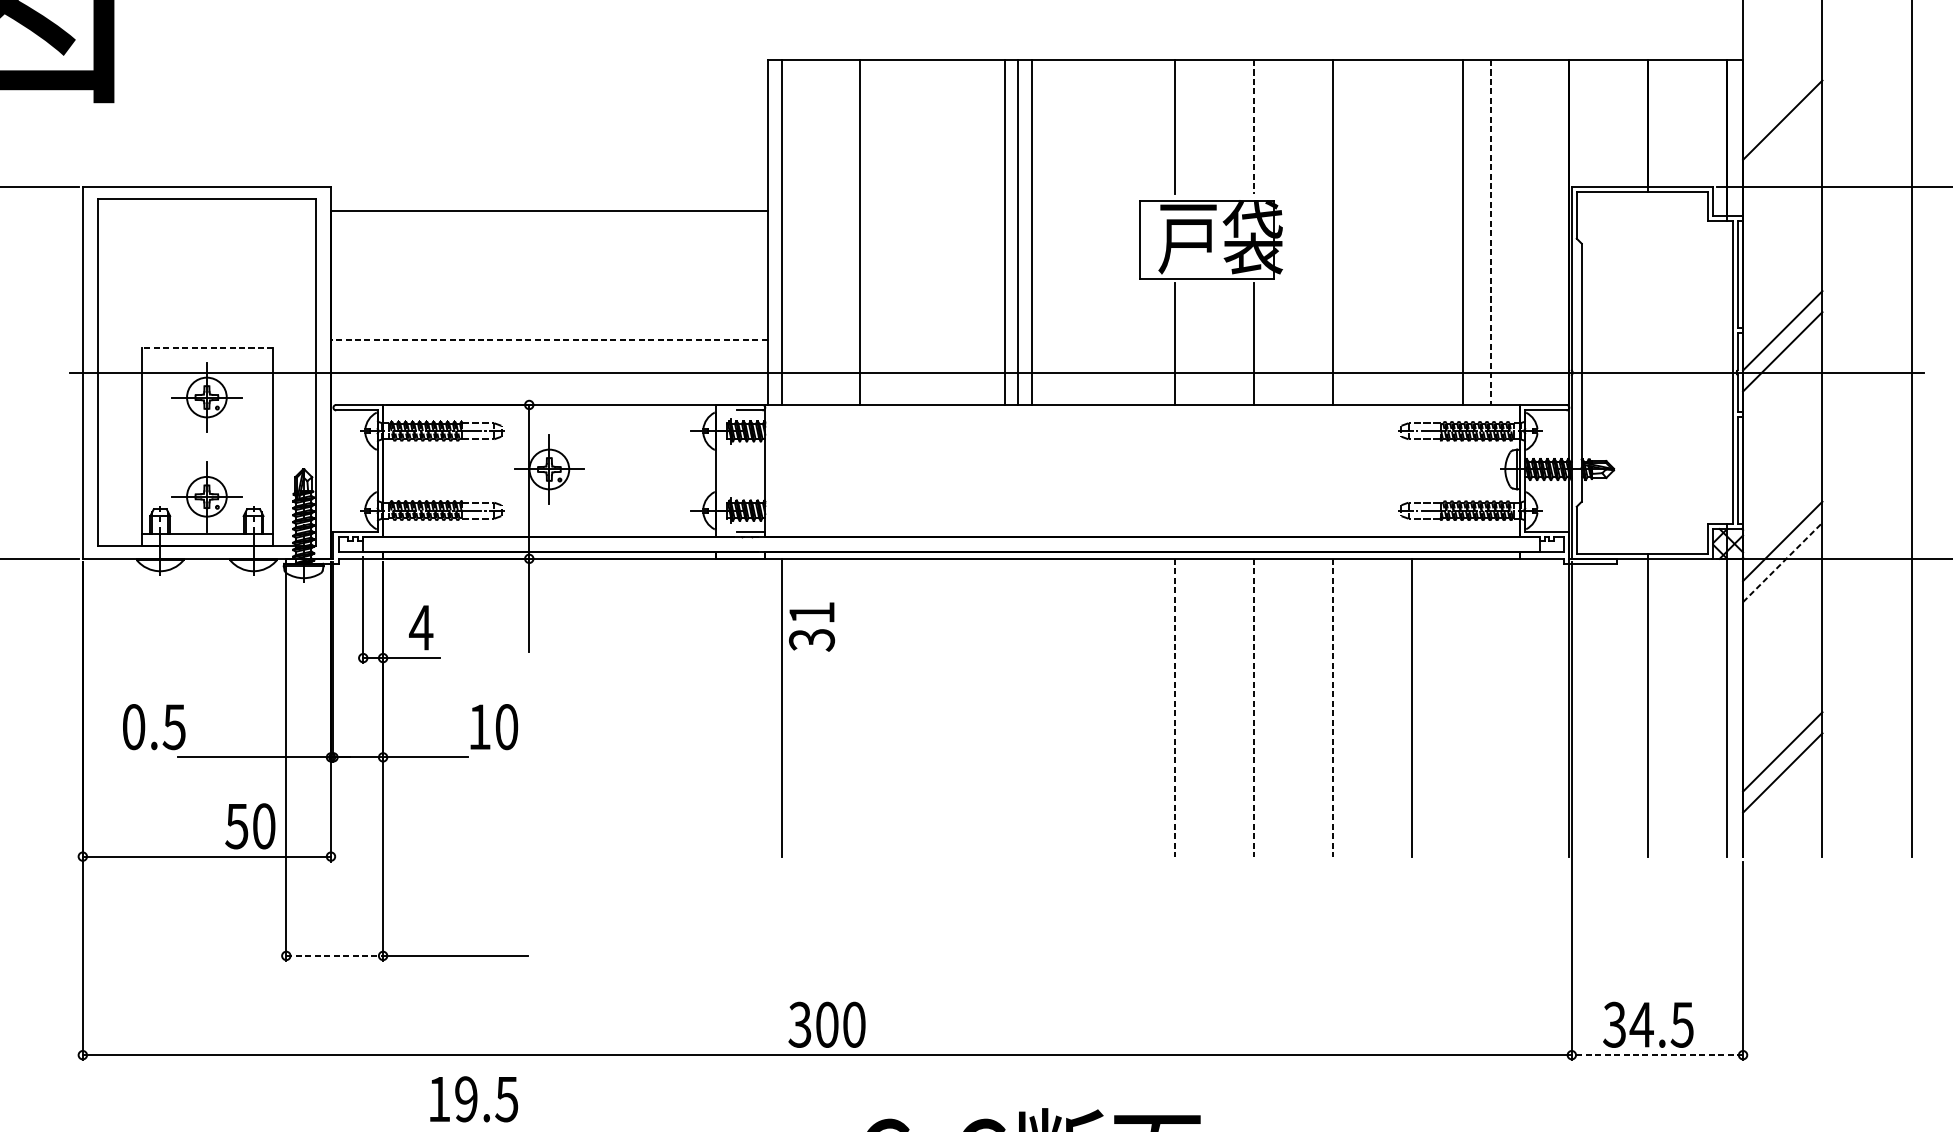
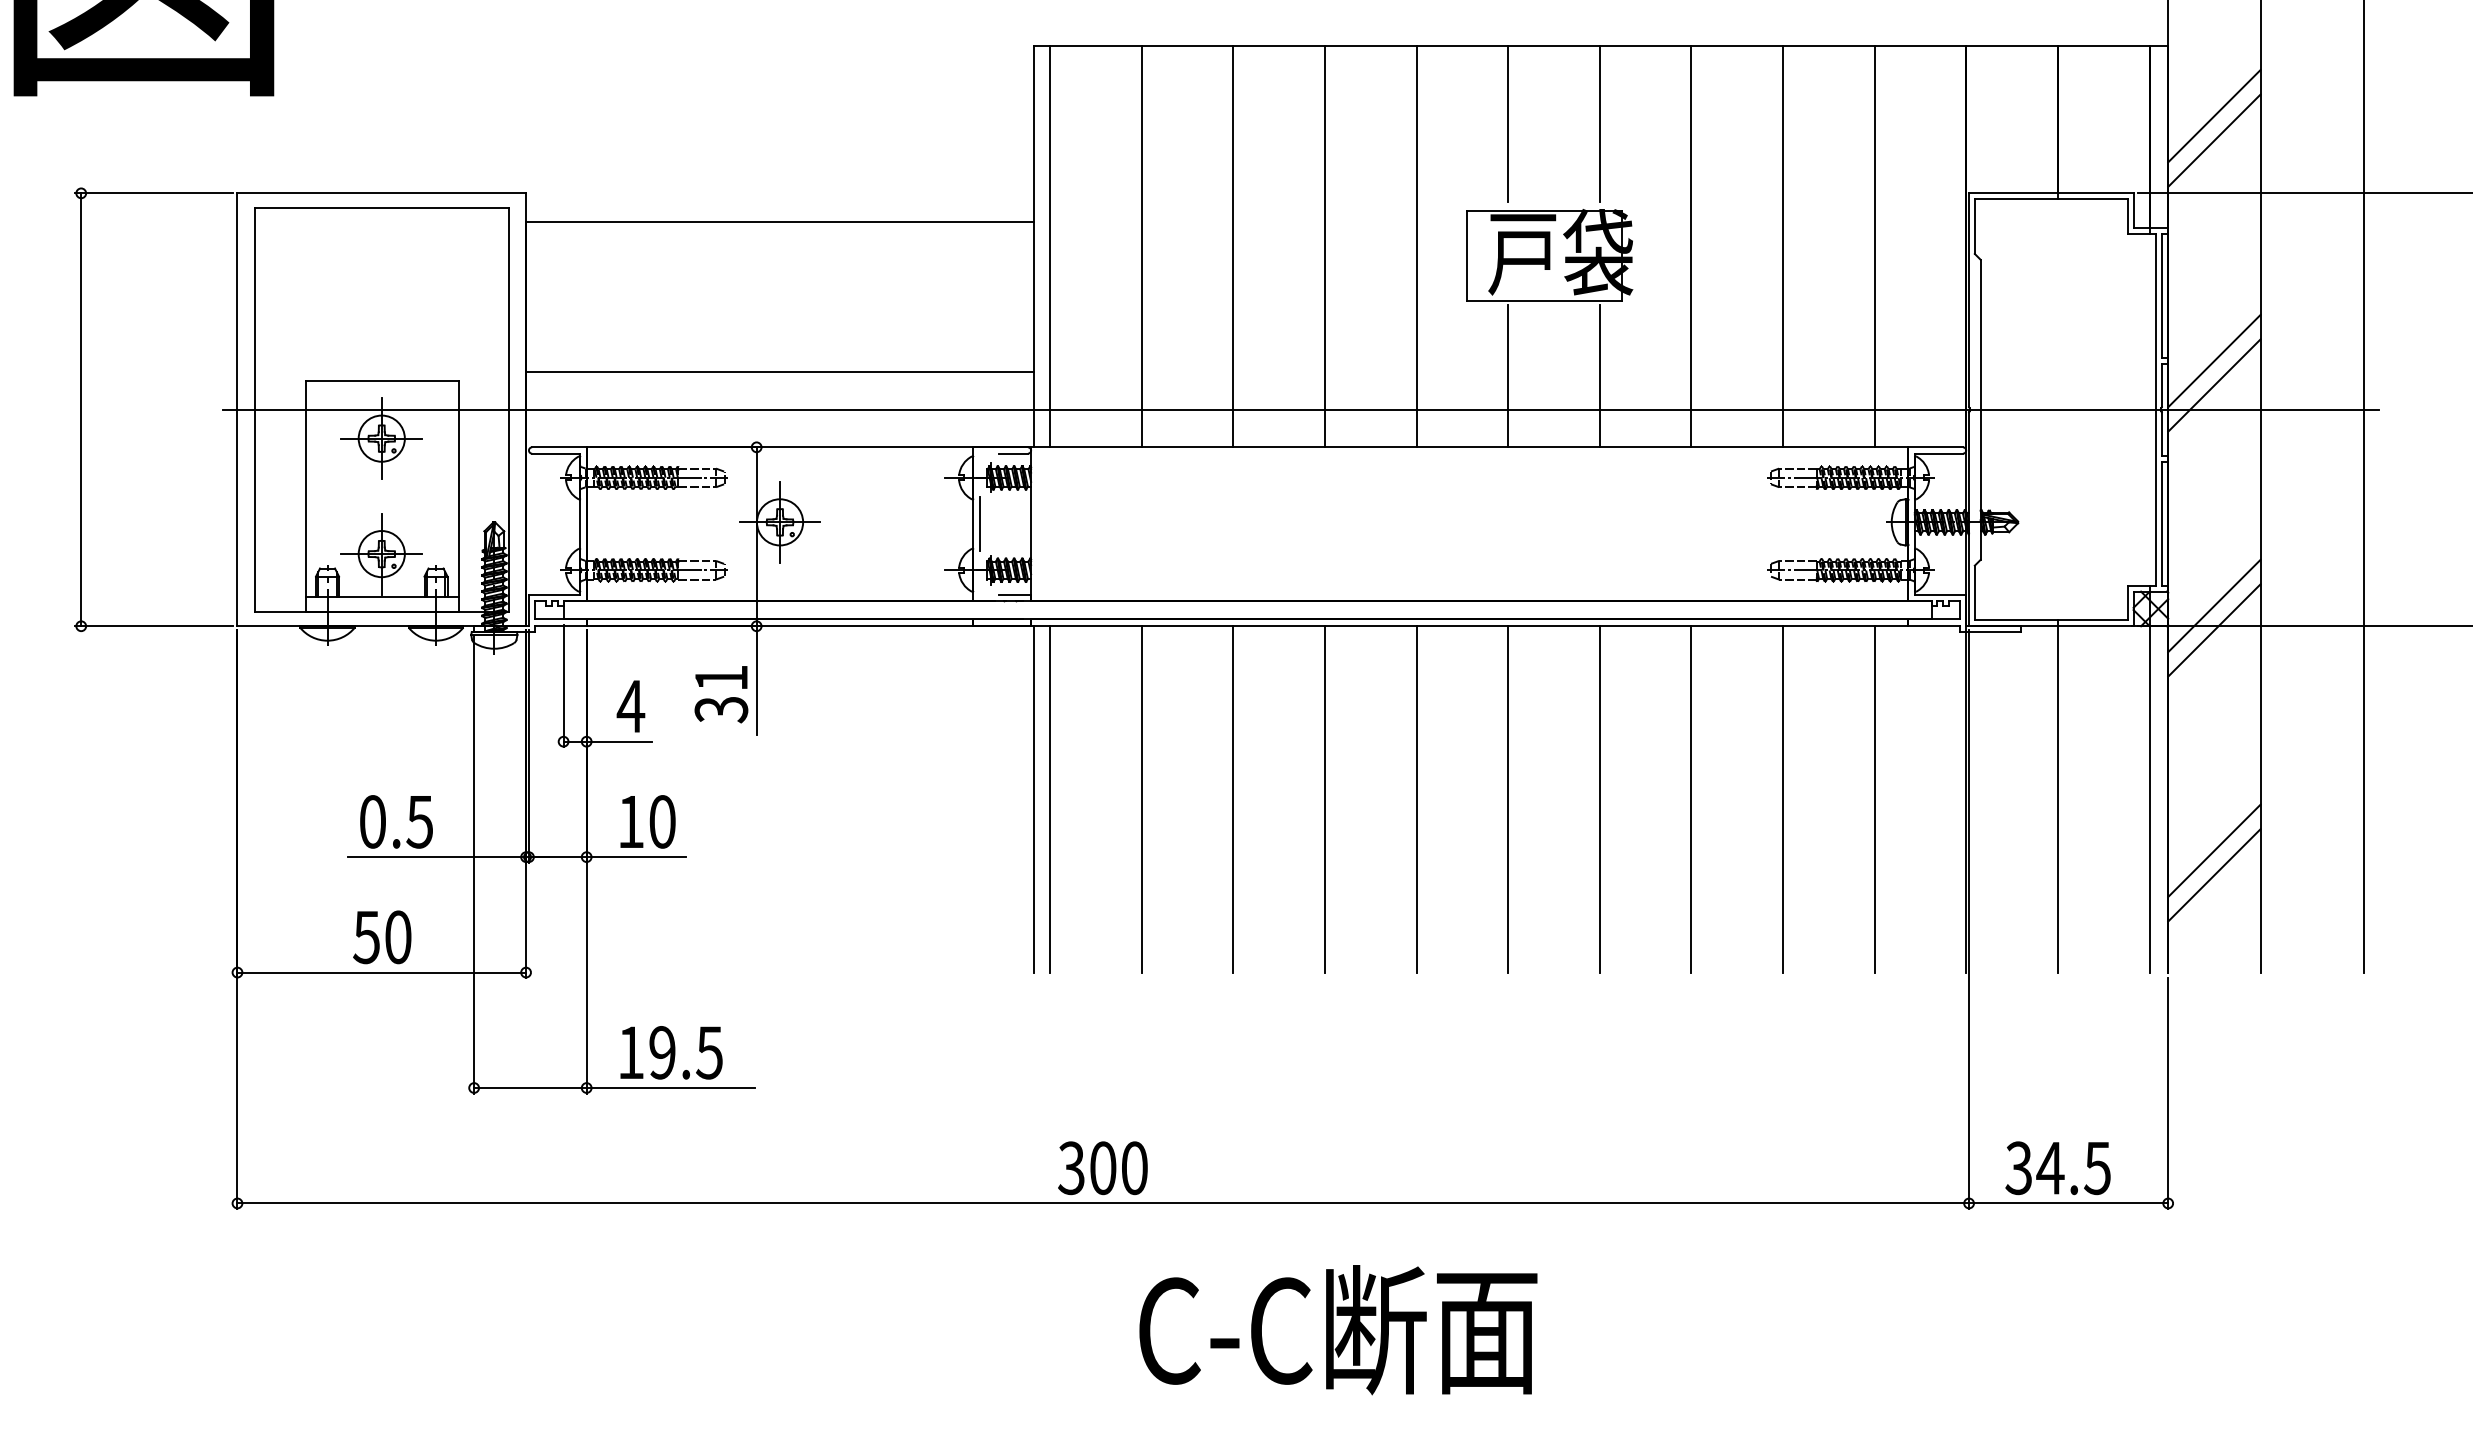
line: (1254, 126) -> (1599, 123), dashed -> solid
line: (1782, 141) -> (2214, 140), added
line: (1005, 232) -> (1233, 246), moved
line: (1032, 232) -> (1416, 246), moved
line: (1462, 232) -> (1783, 246), moved
line: (1490, 232) -> (1874, 246), dashed -> solid
line: (549, 340) -> (780, 372), dashed -> solid
line: (207, 347) -> (382, 380), dashed -> solid
line: (720, 470) -> (979, 523), added
line: (1782, 562) -> (2214, 630), dashed -> solid
text: (812, 626) -> (721, 694), moved
line: (768, 707) -> (1034, 799), added
line: (860, 707) -> (1141, 799), added
line: (939, 707) -> (1233, 799), added
line: (1017, 707) -> (1324, 799), added
line: (1096, 707) -> (1416, 799), added
line: (1175, 707) -> (1508, 799), dashed -> solid
line: (1254, 707) -> (1599, 799), dashed -> solid
line: (1333, 707) -> (1691, 799), dashed -> solid
line: (1490, 707) -> (1874, 799), added
text: (154, 726) -> (396, 821), moved
text: (493, 726) -> (647, 821), moved
text: (250, 826) -> (382, 937), moved
line: (334, 956) -> (530, 1088), dashed -> solid
line: (1657, 1055) -> (2068, 1203), dashed -> solid
text: (474, 1099) -> (671, 1052), moved

